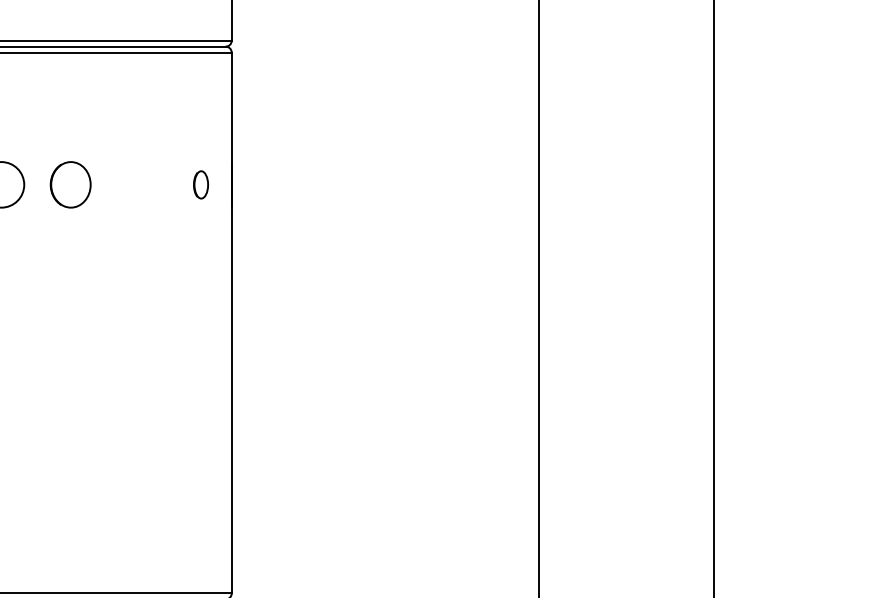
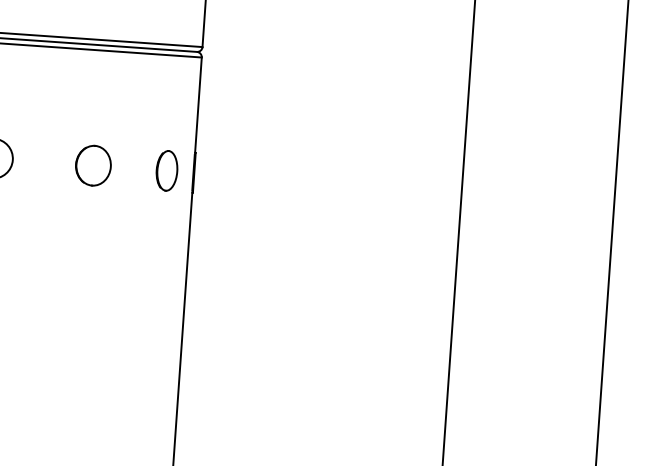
part: (70, 184) -> (93, 165), moved
part: (200, 184) -> (166, 170), size x1.67

